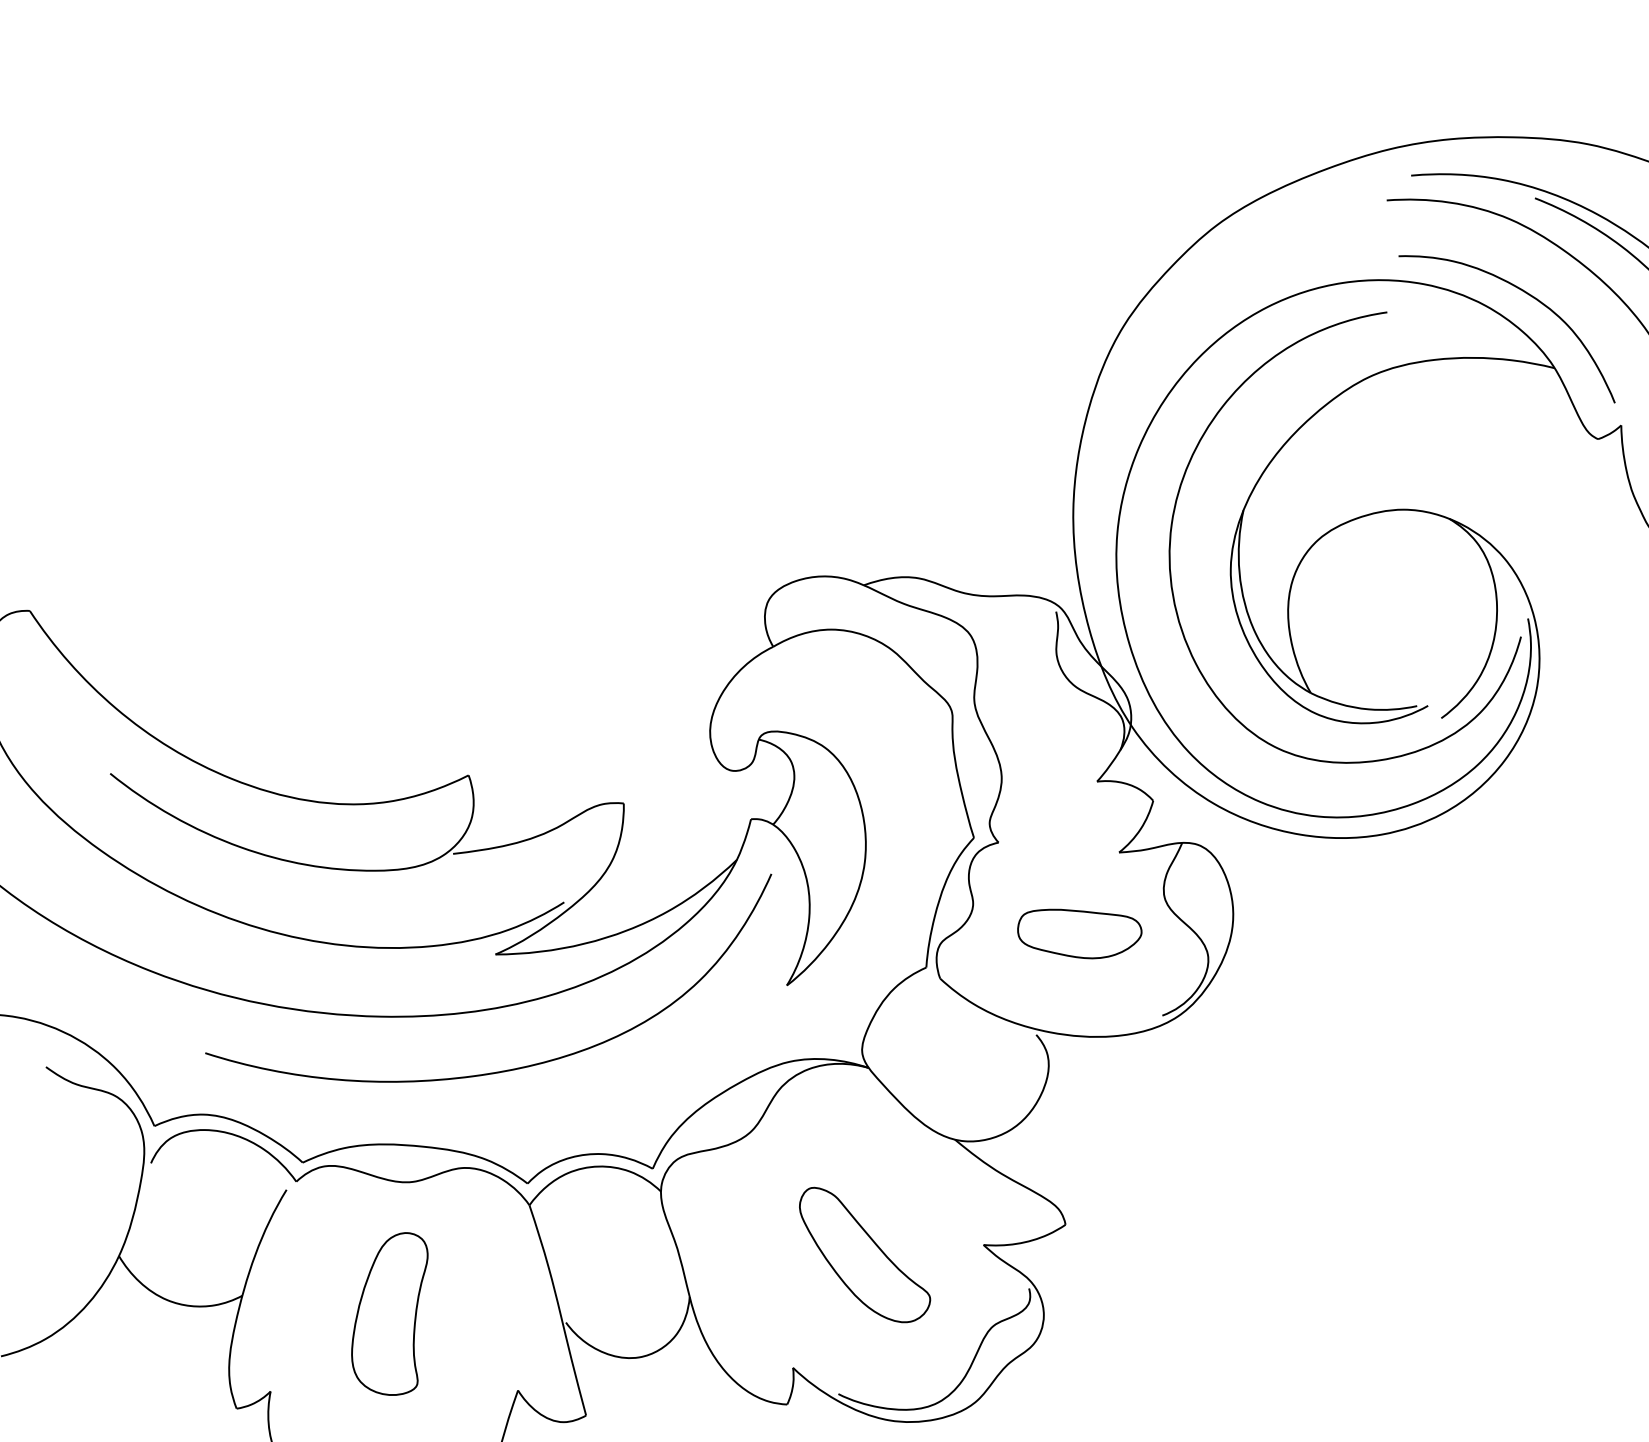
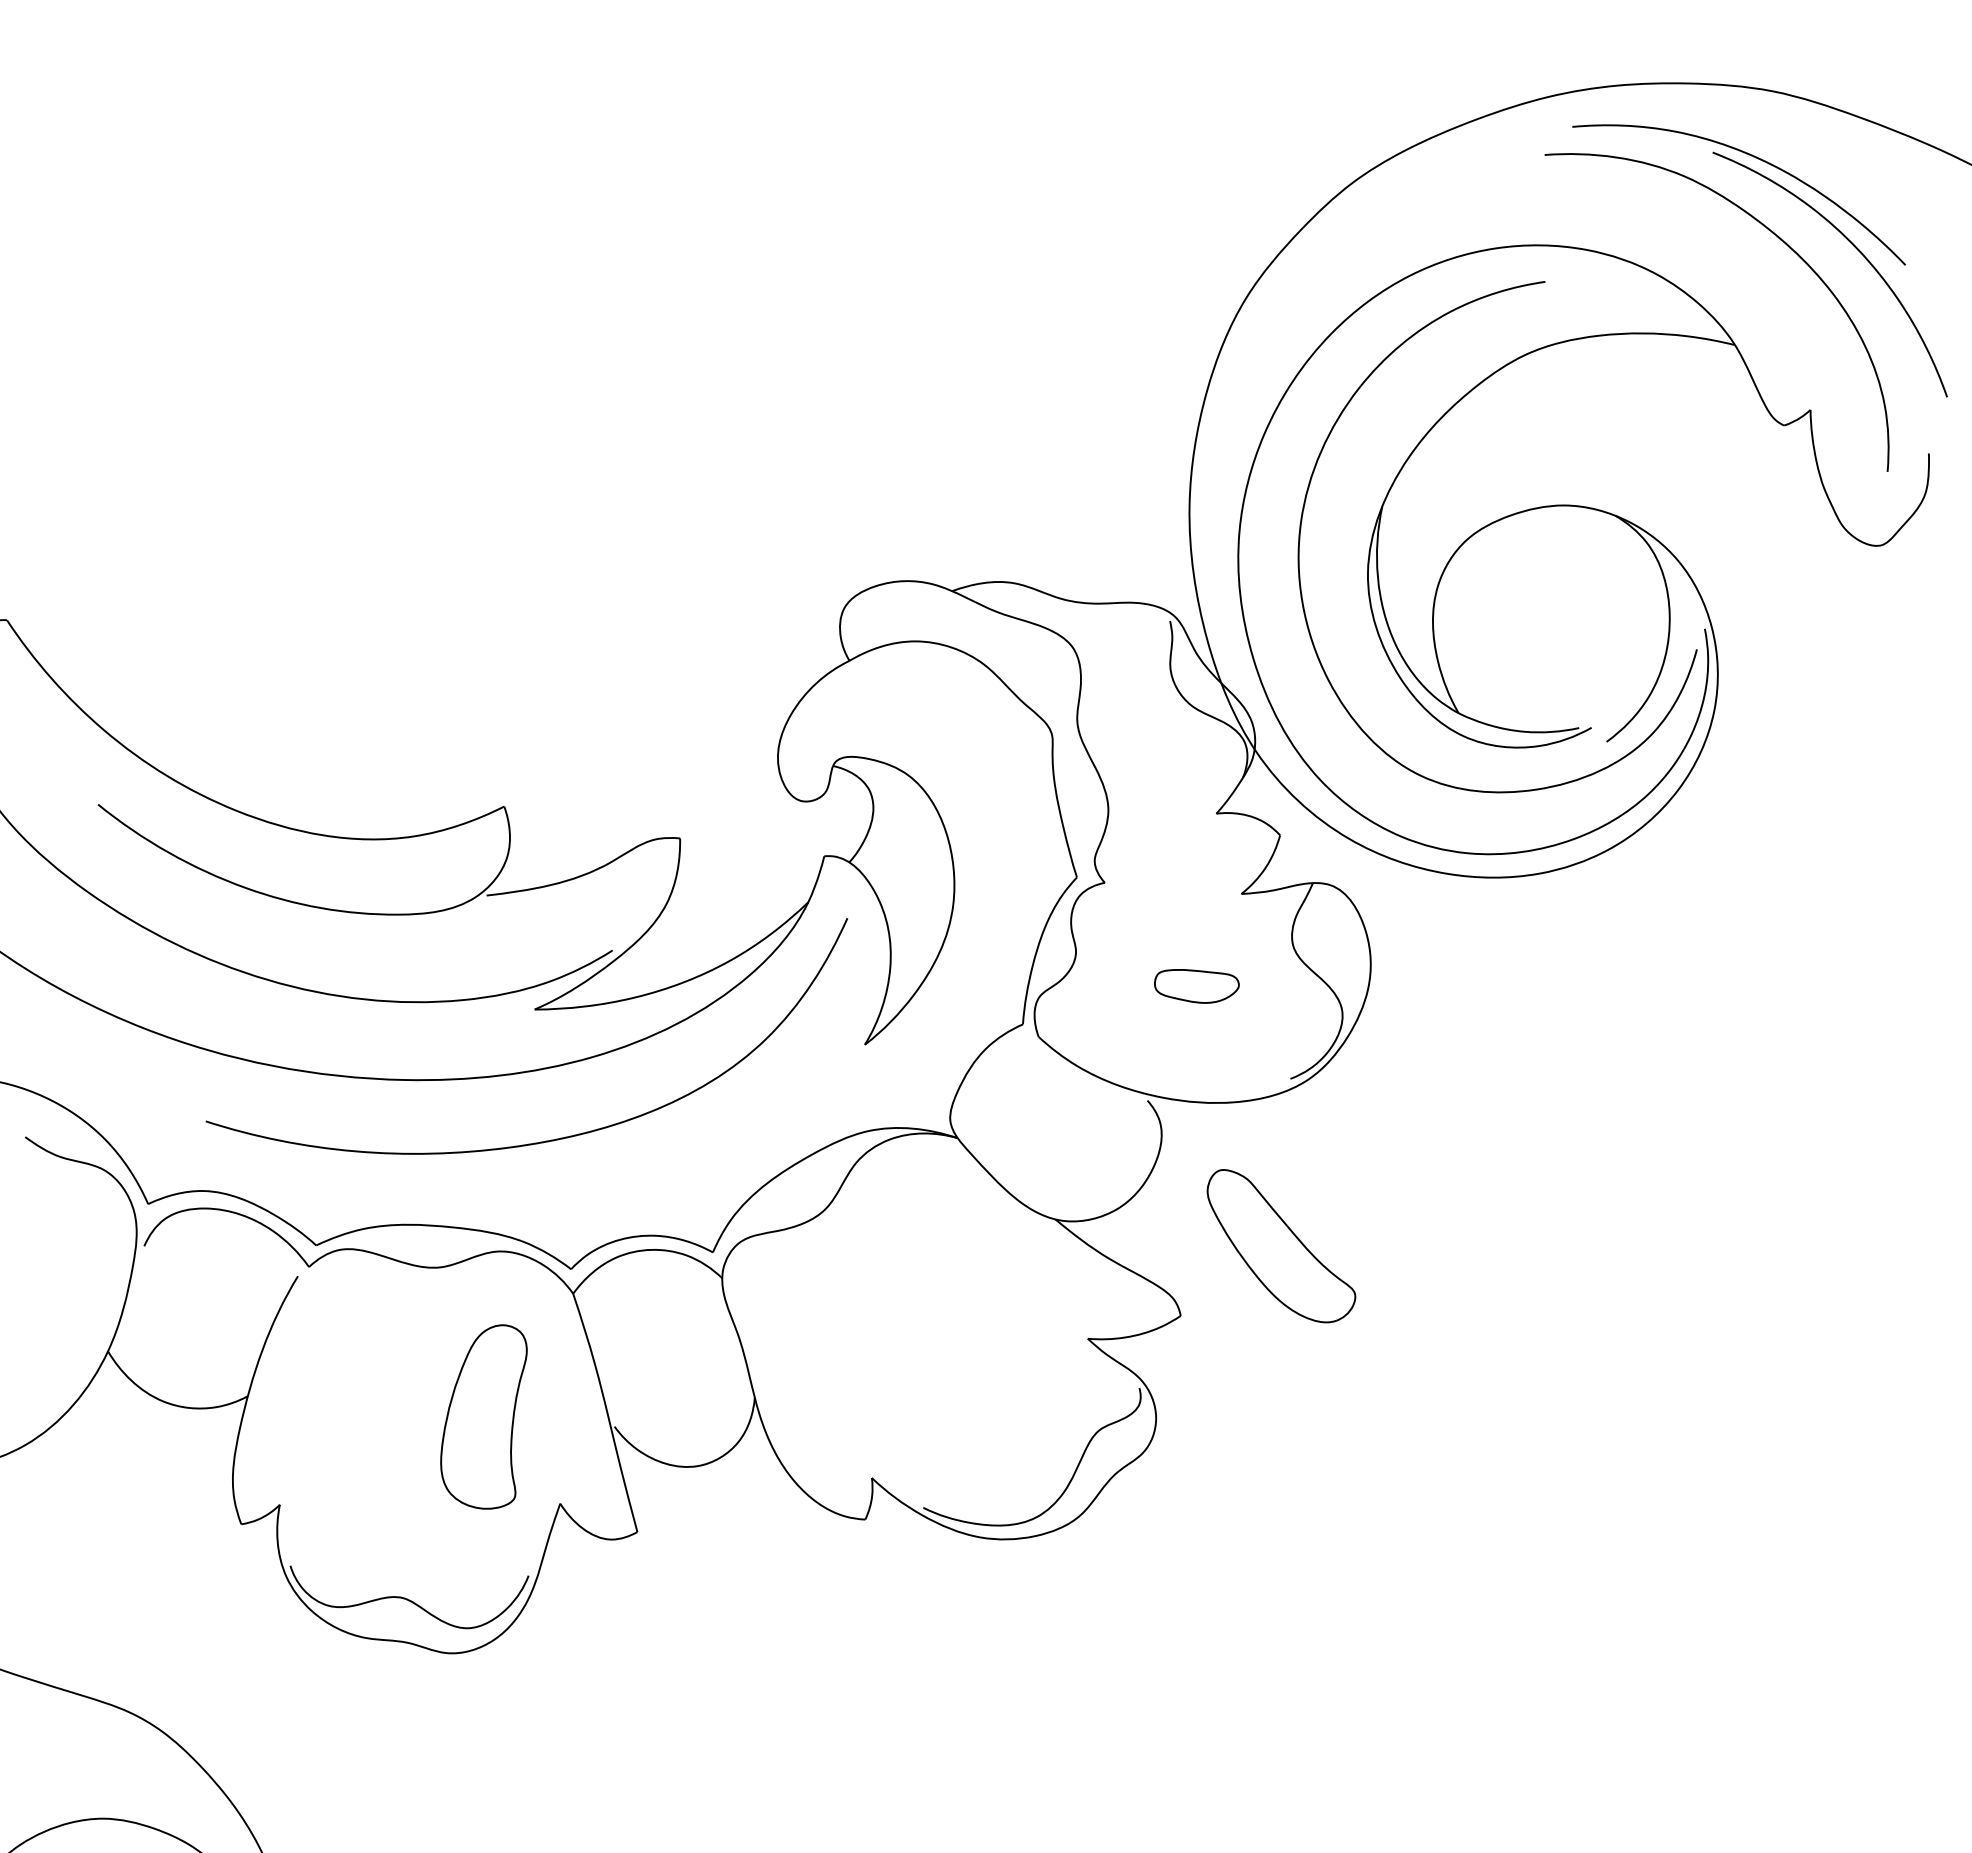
curve: (1528, 295) -> (1705, 262), removed
part: (1079, 934) -> (1196, 986), size x0.6
part: (865, 1255) -> (1281, 1246), moved
part: (389, 1313) -> (483, 1416), moved

